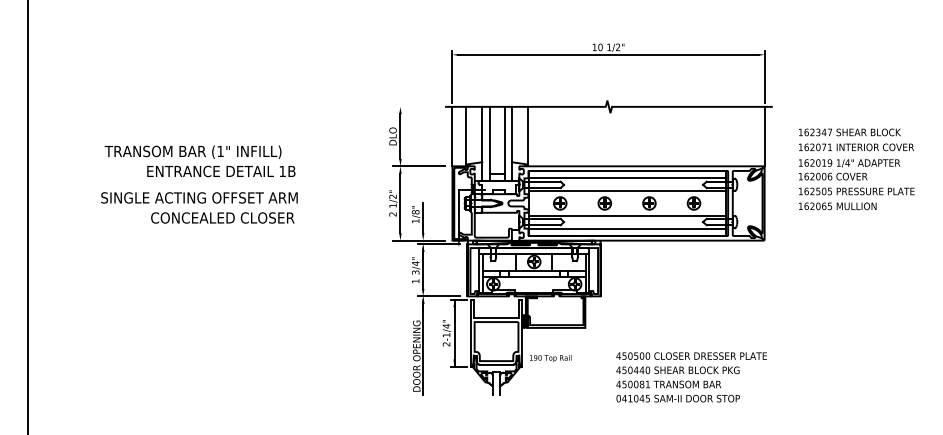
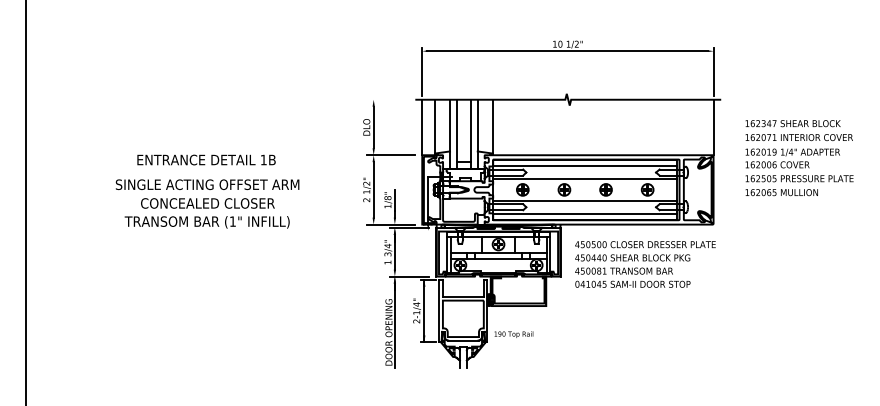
text: (192, 151) -> (206, 221), moved
text: (199, 197) -> (207, 184), moved
text: (691, 377) -> (645, 264), moved

